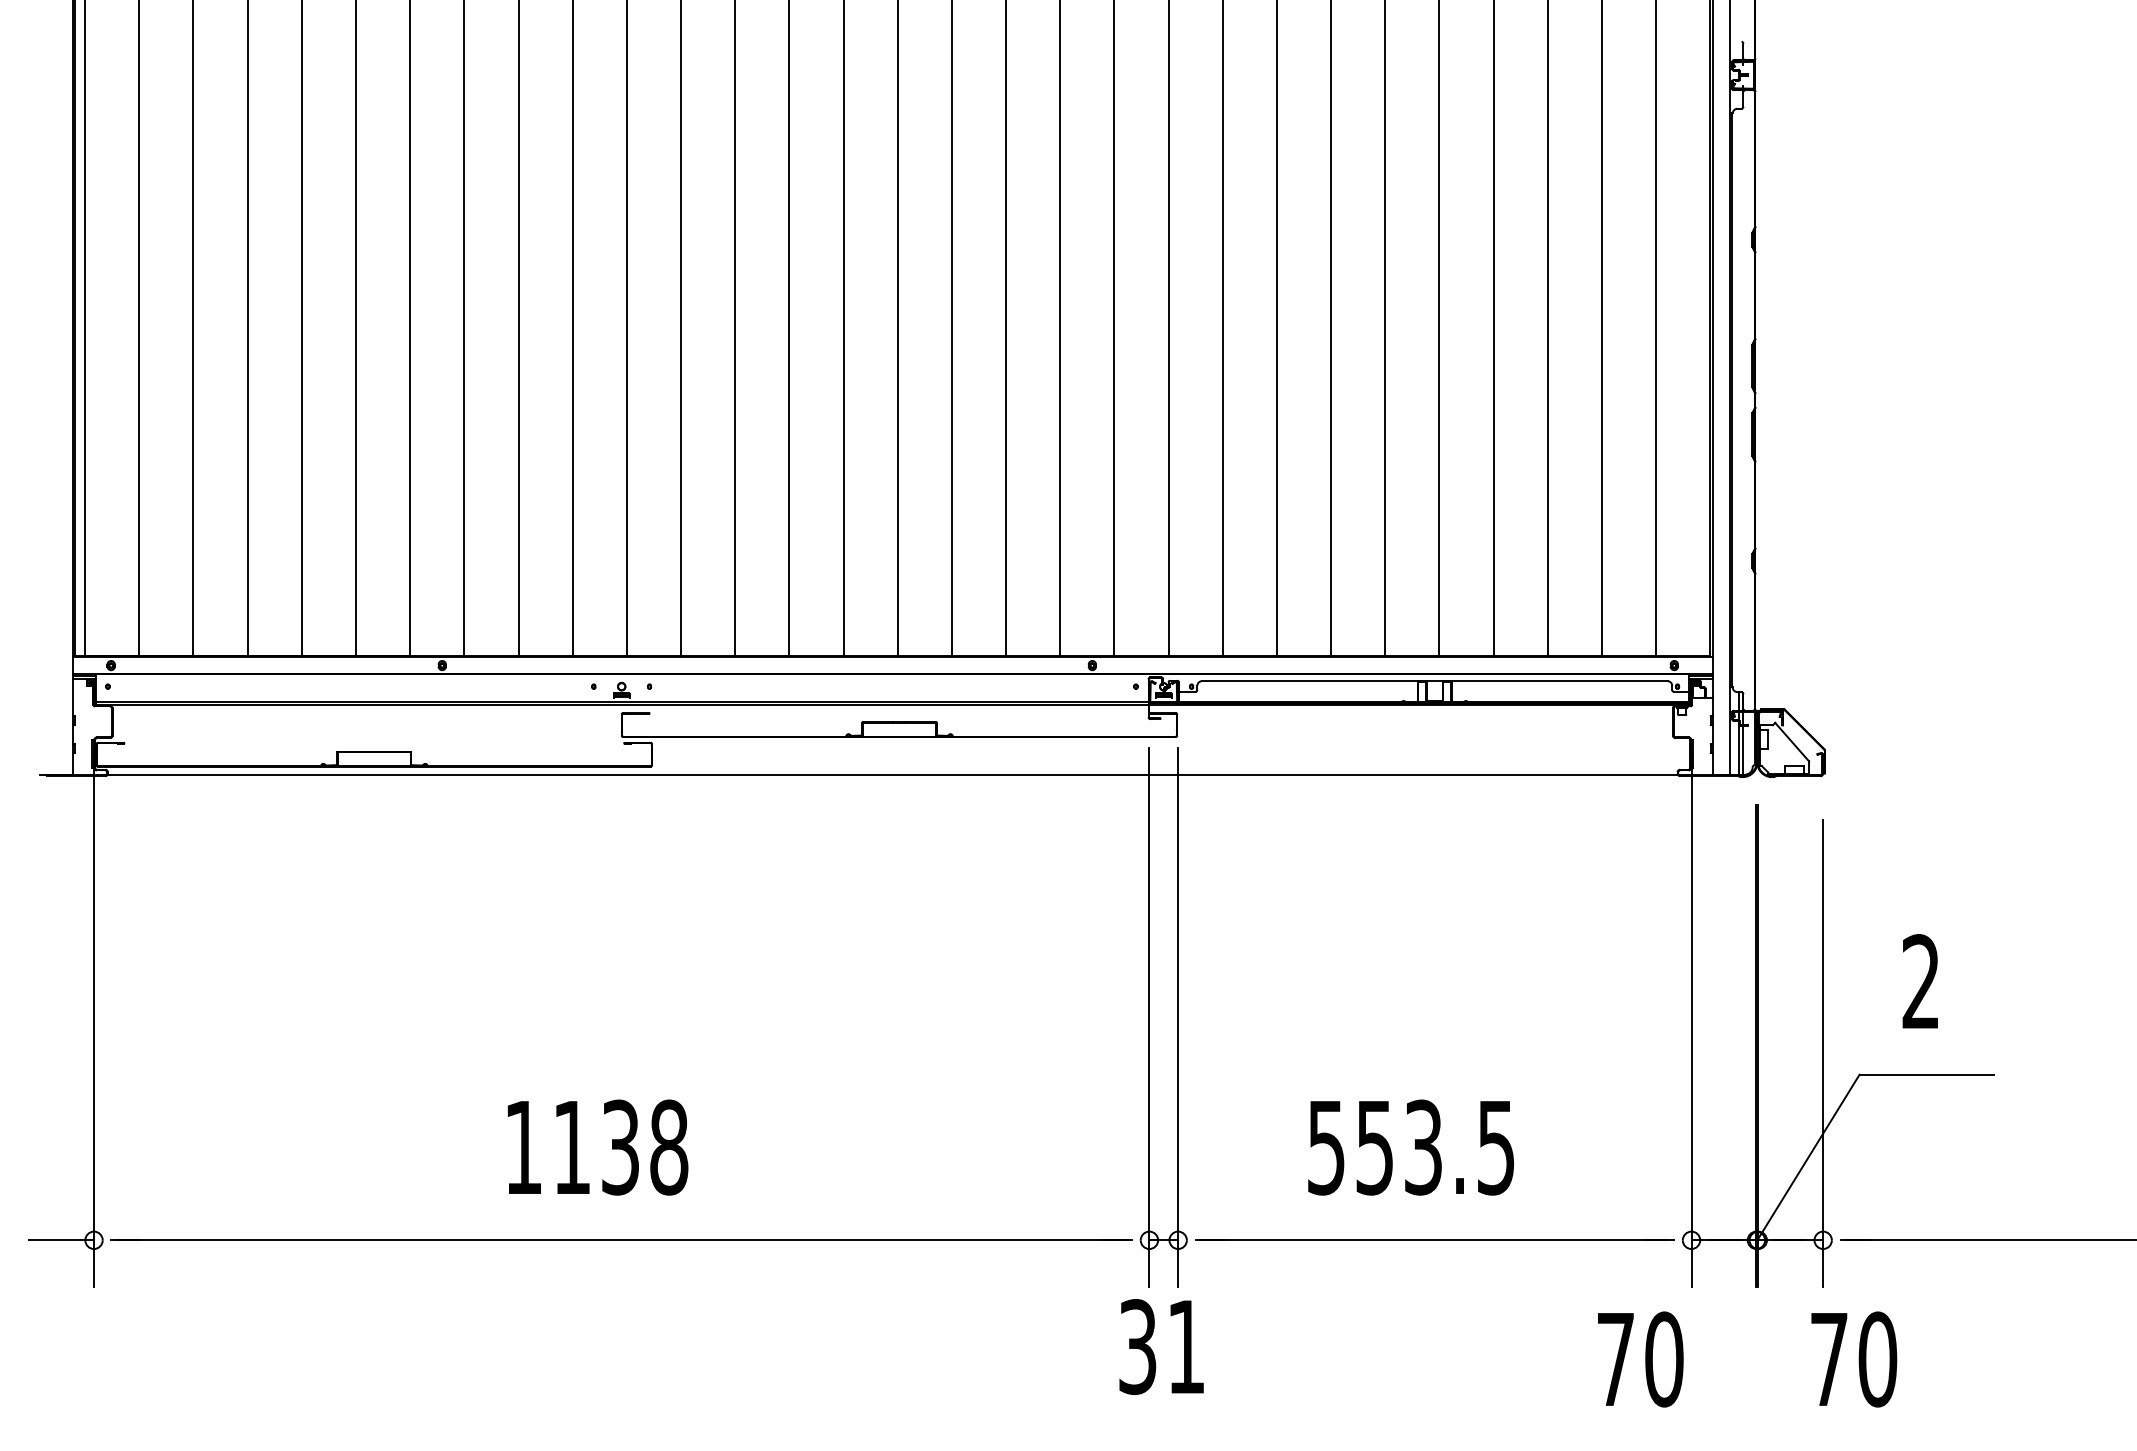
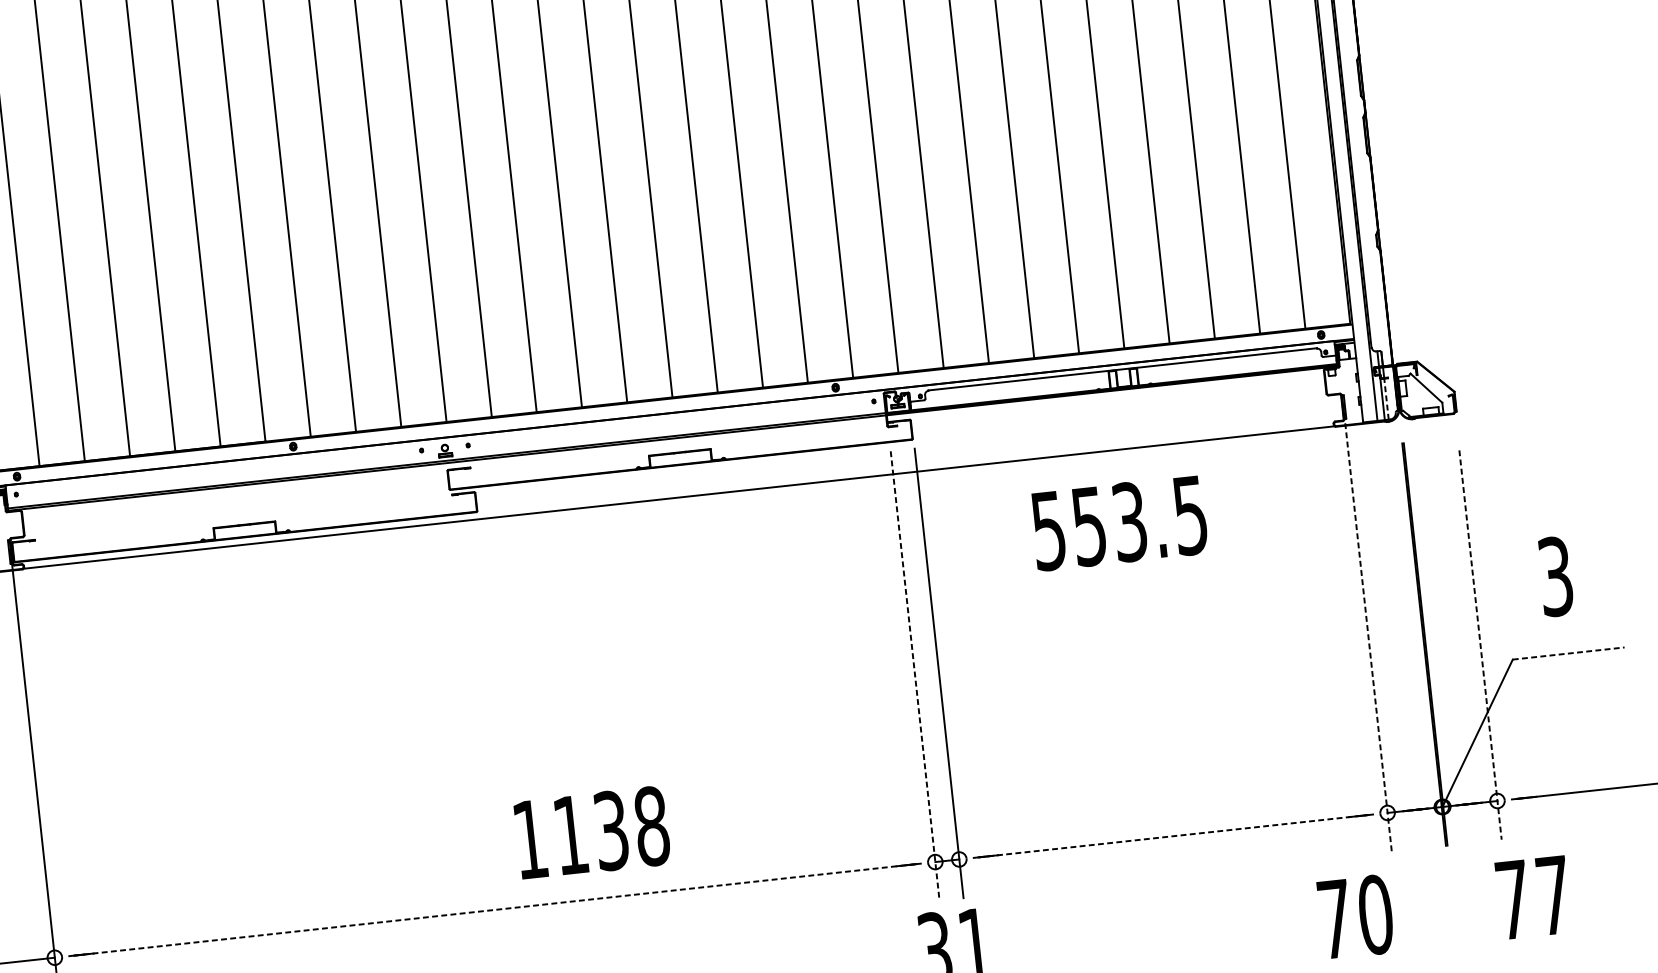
line: (1743, 750) -> (1386, 399), solid -> dashed
text: (1920, 982) -> (1555, 577), 2 -> 3
line: (1149, 1017) -> (915, 676), solid -> dashed
line: (1691, 1018) -> (1367, 627), solid -> dashed
line: (1823, 1053) -> (1480, 645), solid -> dashed
line: (1927, 1074) -> (1569, 653), solid -> dashed
text: (597, 1147) -> (592, 832), moved
text: (1410, 1147) -> (1118, 523), moved
line: (621, 1240) -> (494, 910), solid -> dashed
line: (1435, 1240) -> (1174, 836), solid -> dashed
text: (1877, 1359) -> (1553, 895), 70 -> 77

